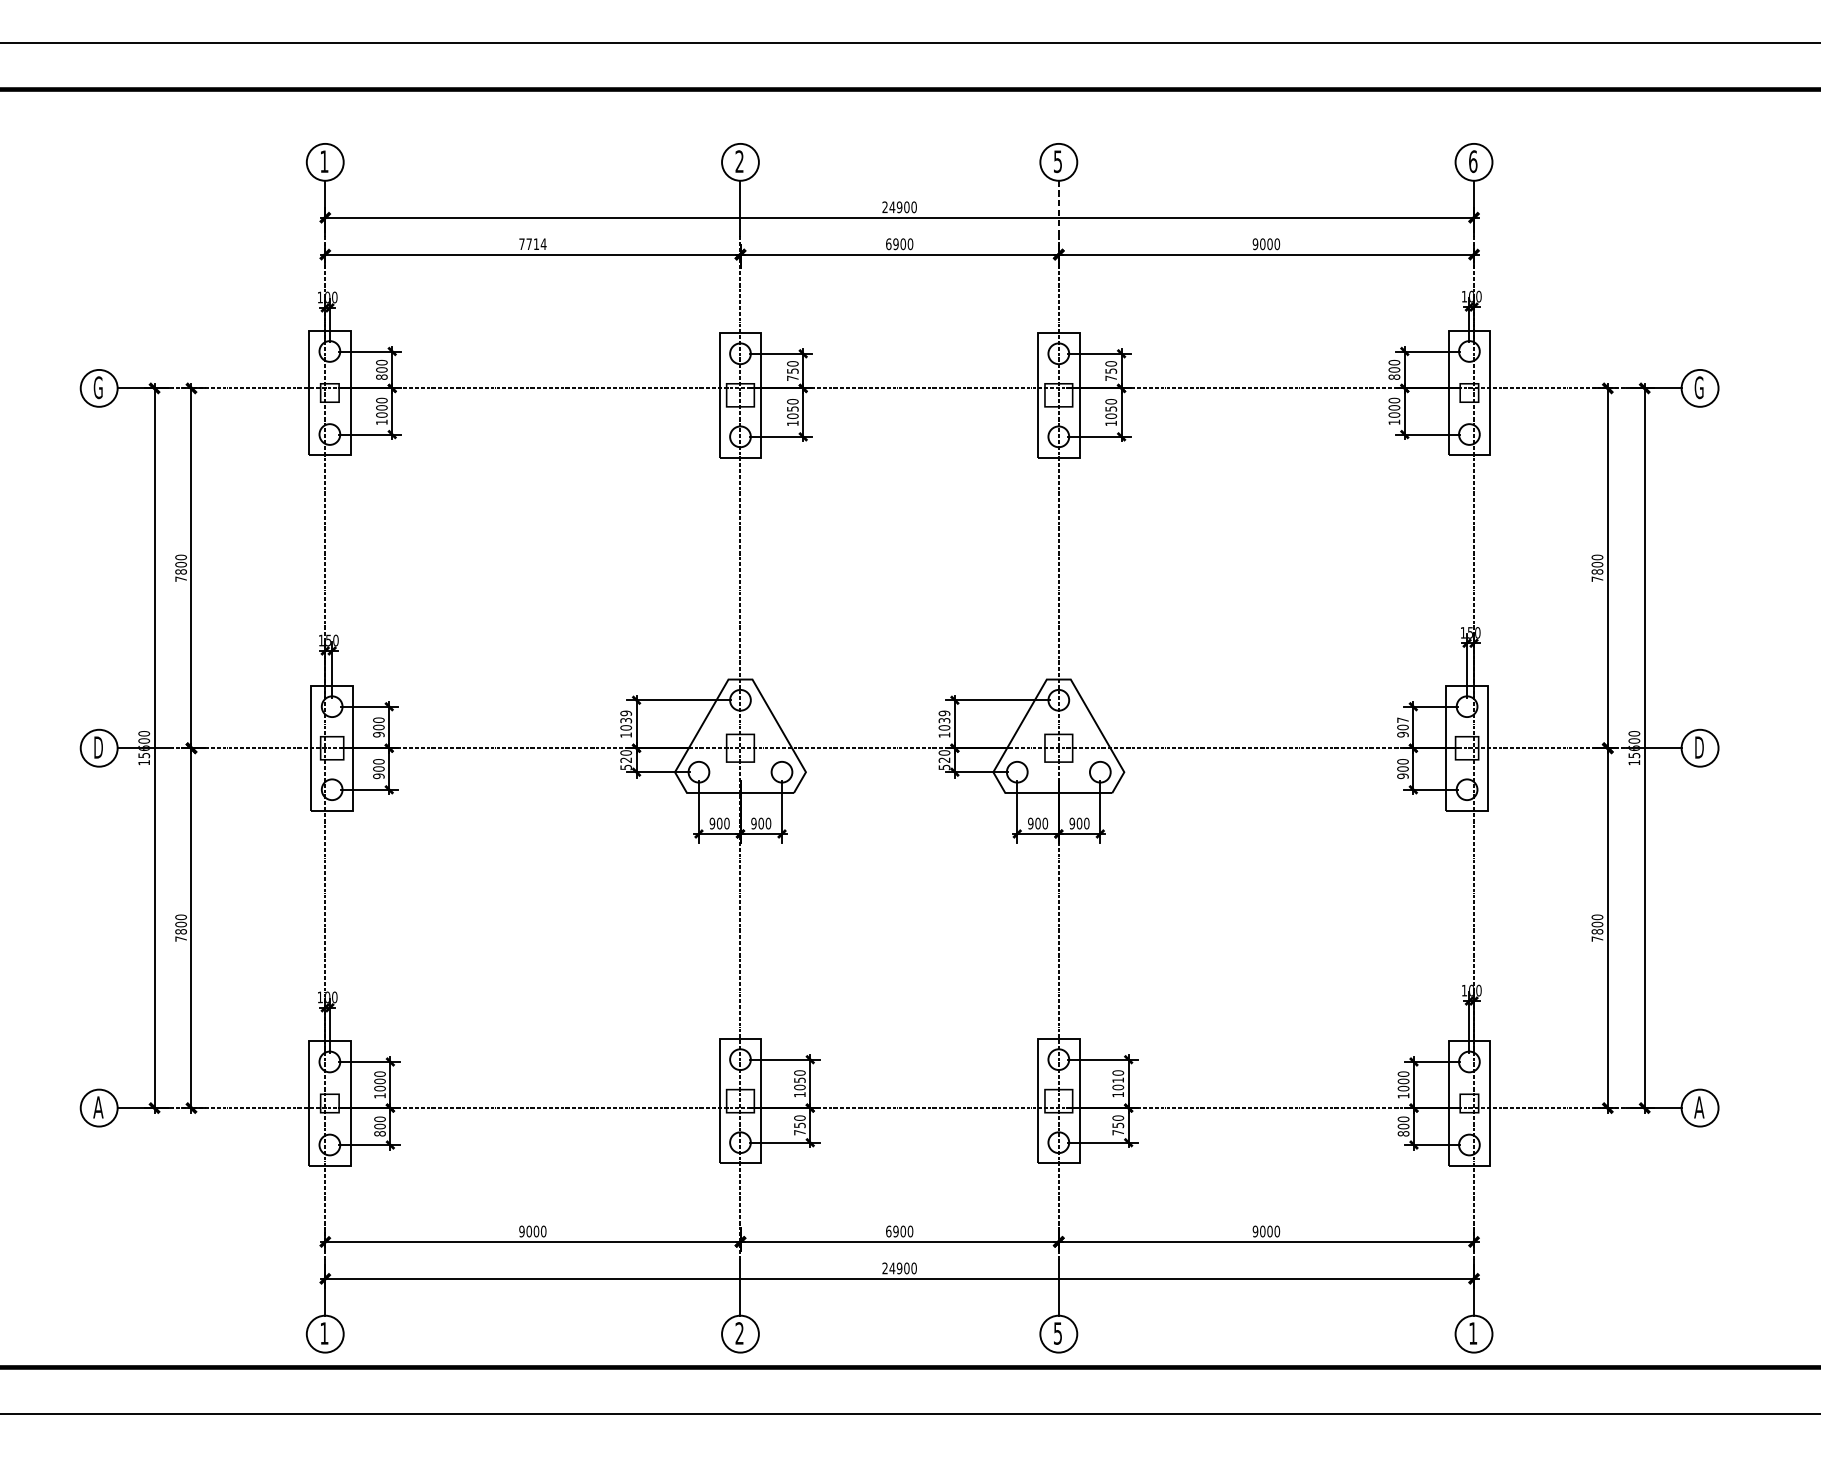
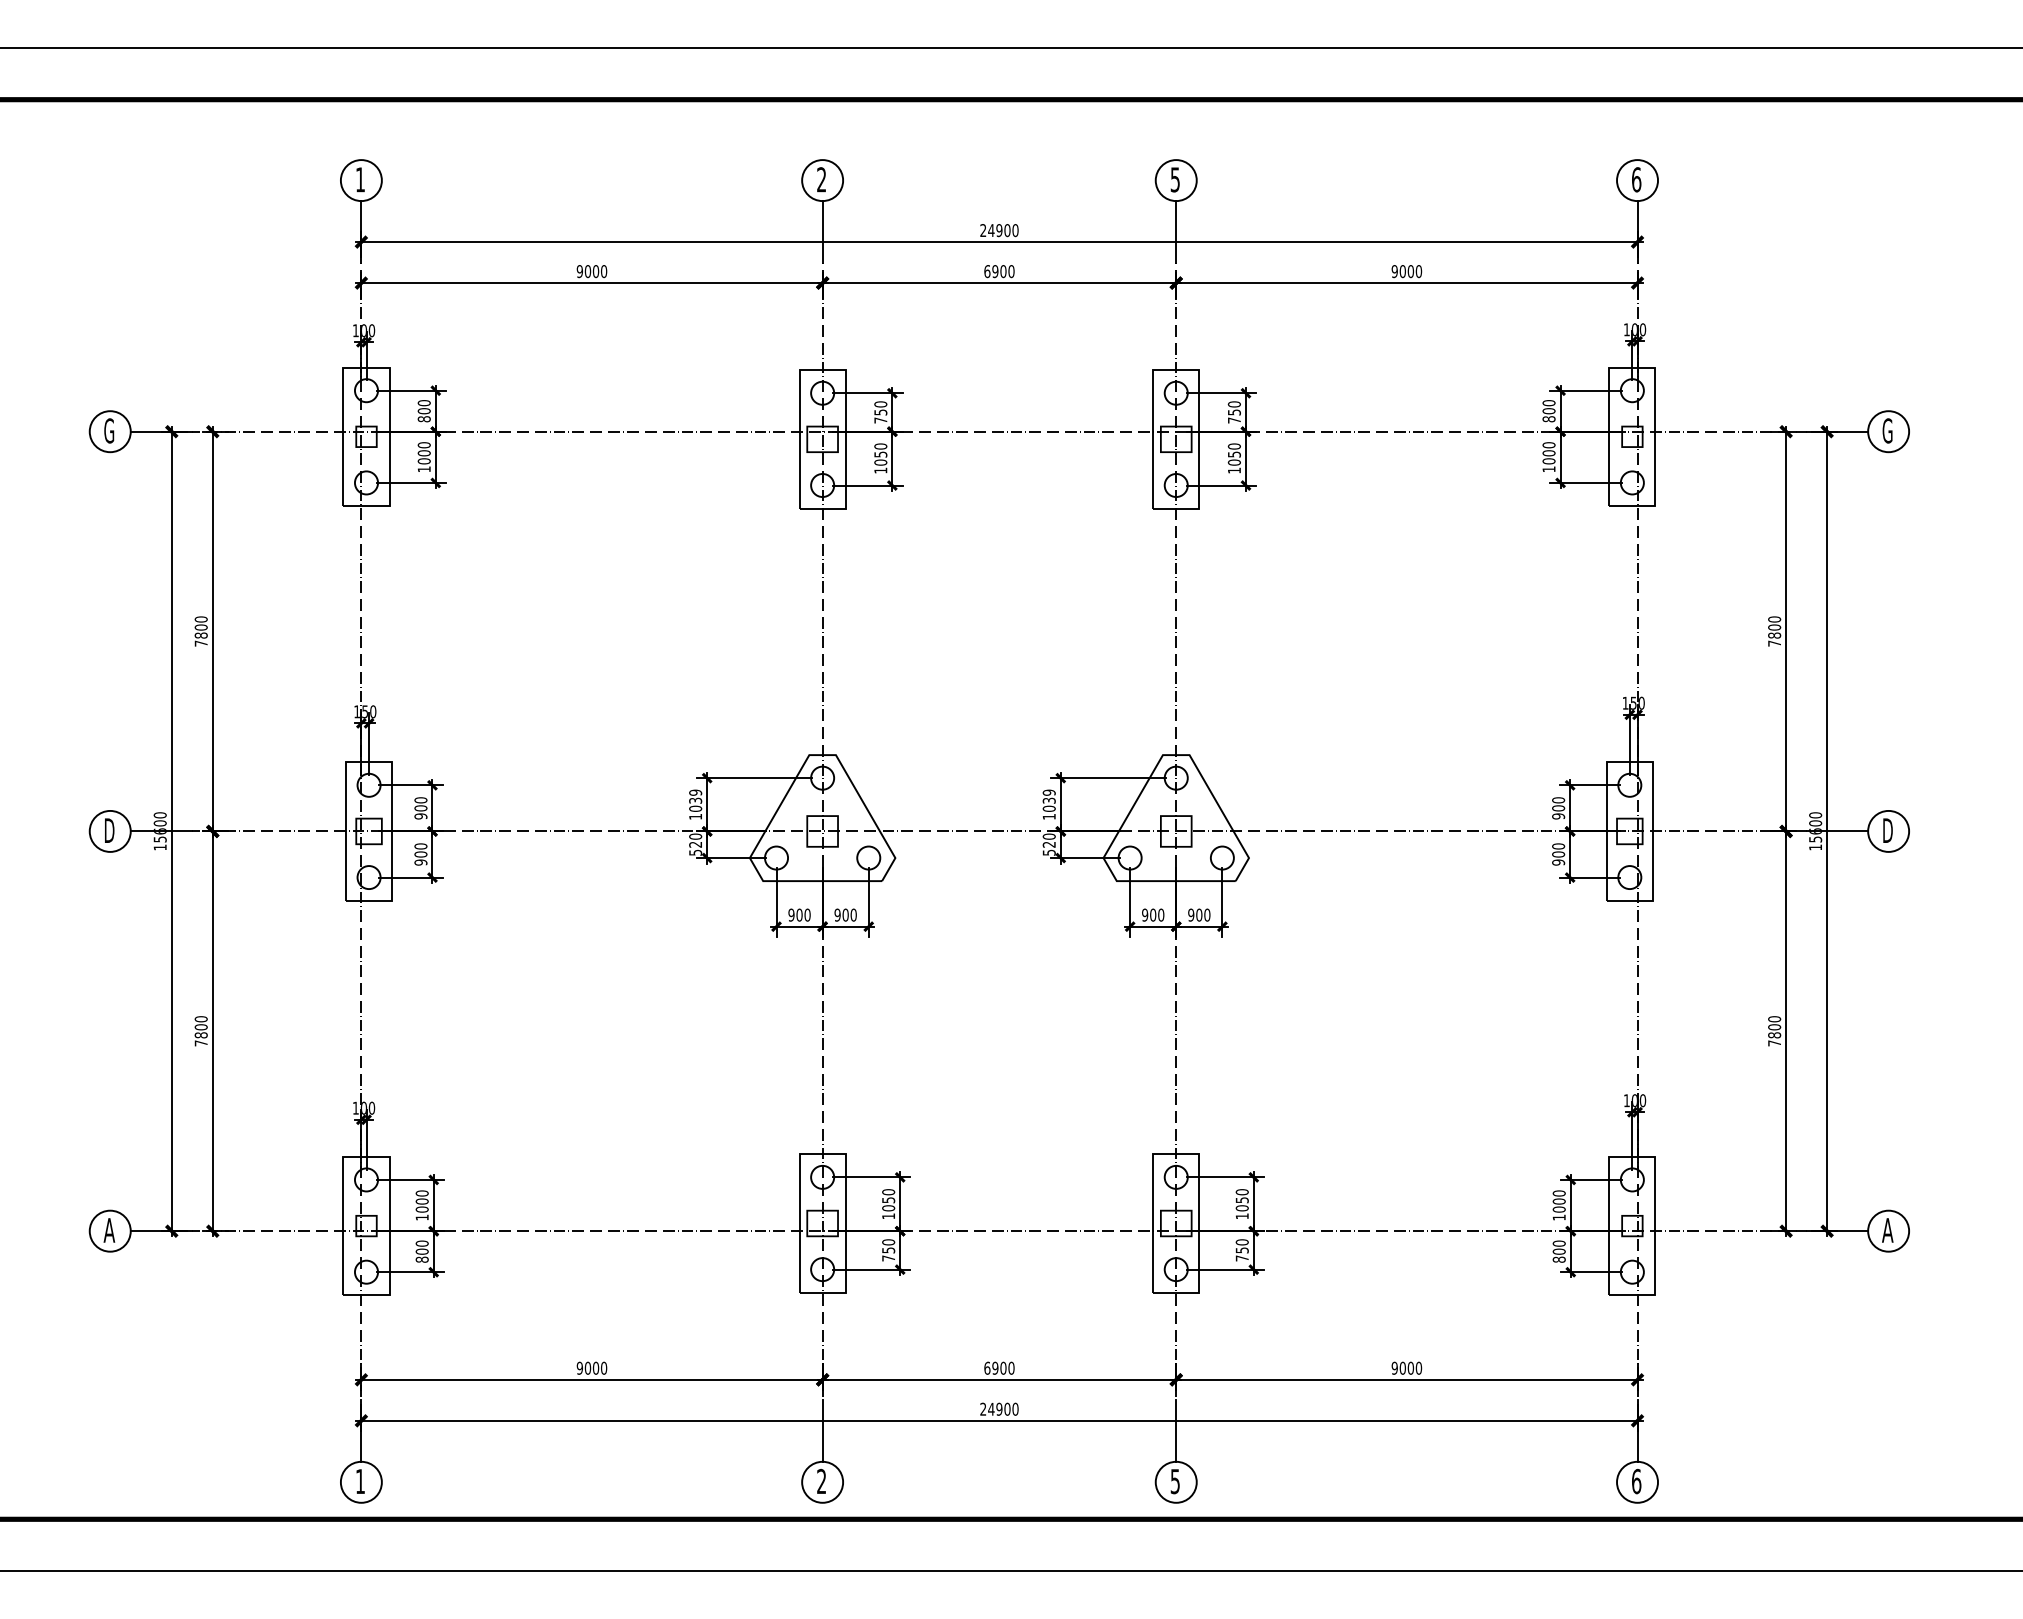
line: (1059, 208) -> (1176, 231), dashed -> solid
text: (532, 244) -> (591, 271), 7714 -> 9000
text: (1402, 720) -> (1558, 800), 907 -> 900
text: (1117, 1080) -> (1241, 1200), 1010 -> 1050
text: (1473, 1333) -> (1636, 1481), 1 -> 6

